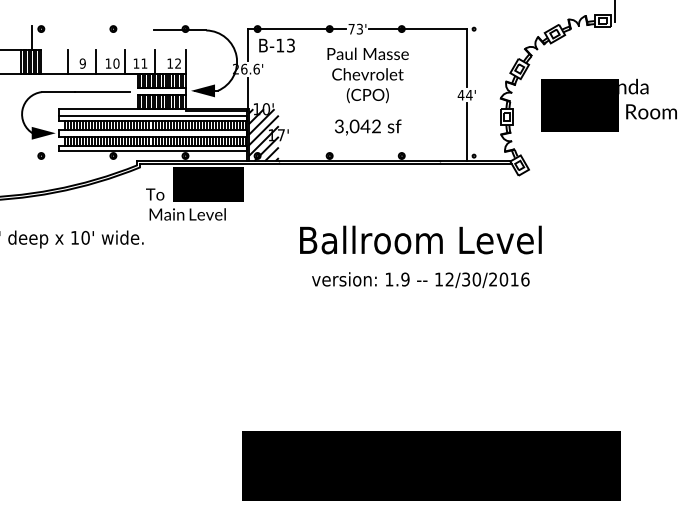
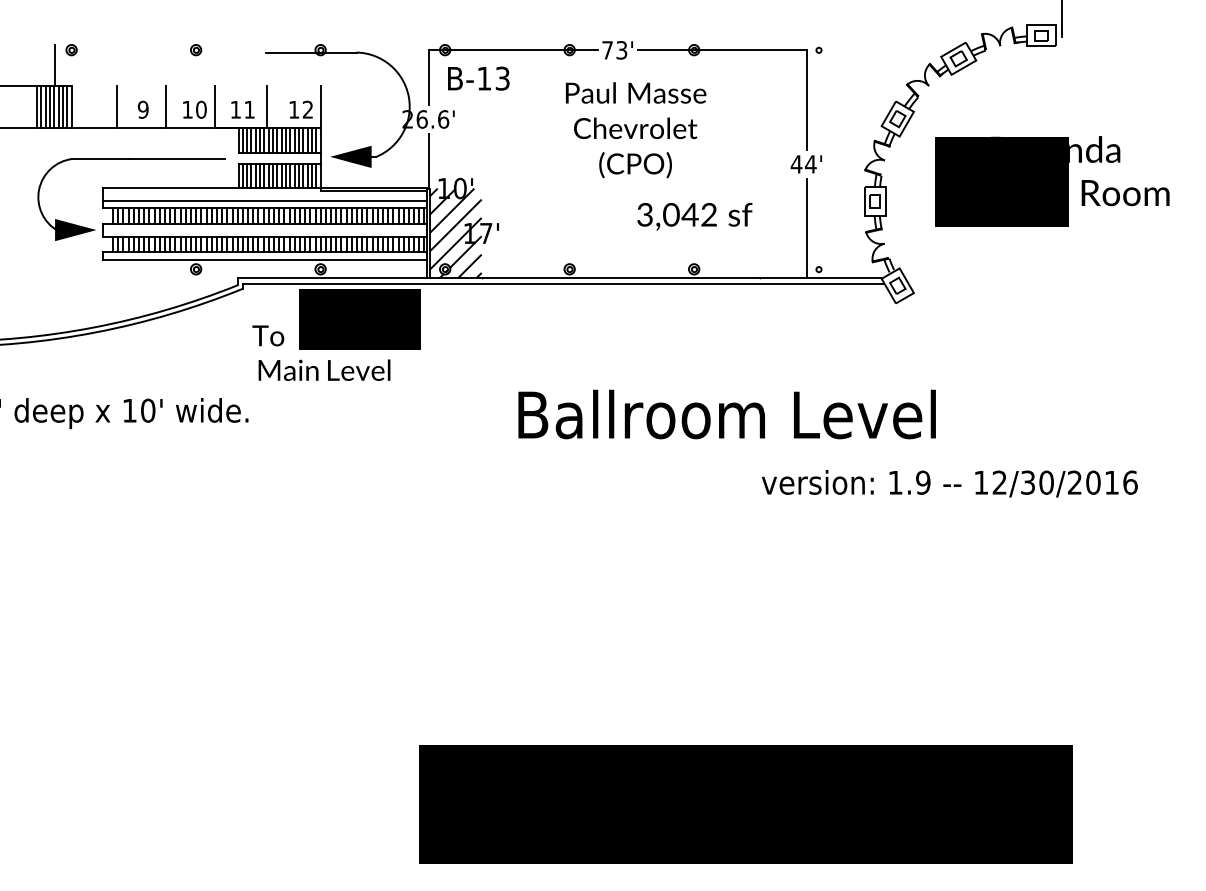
text: (368, 127) -> (695, 216), moved
part: (41, 155) -> (71, 268), removed
text: (420, 279) -> (949, 482), moved

